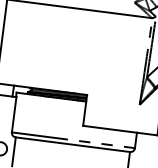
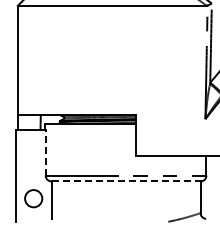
line: (14, 114) -> (45, 152), solid -> dashed
line: (73, 144) -> (126, 181), solid -> dashed

